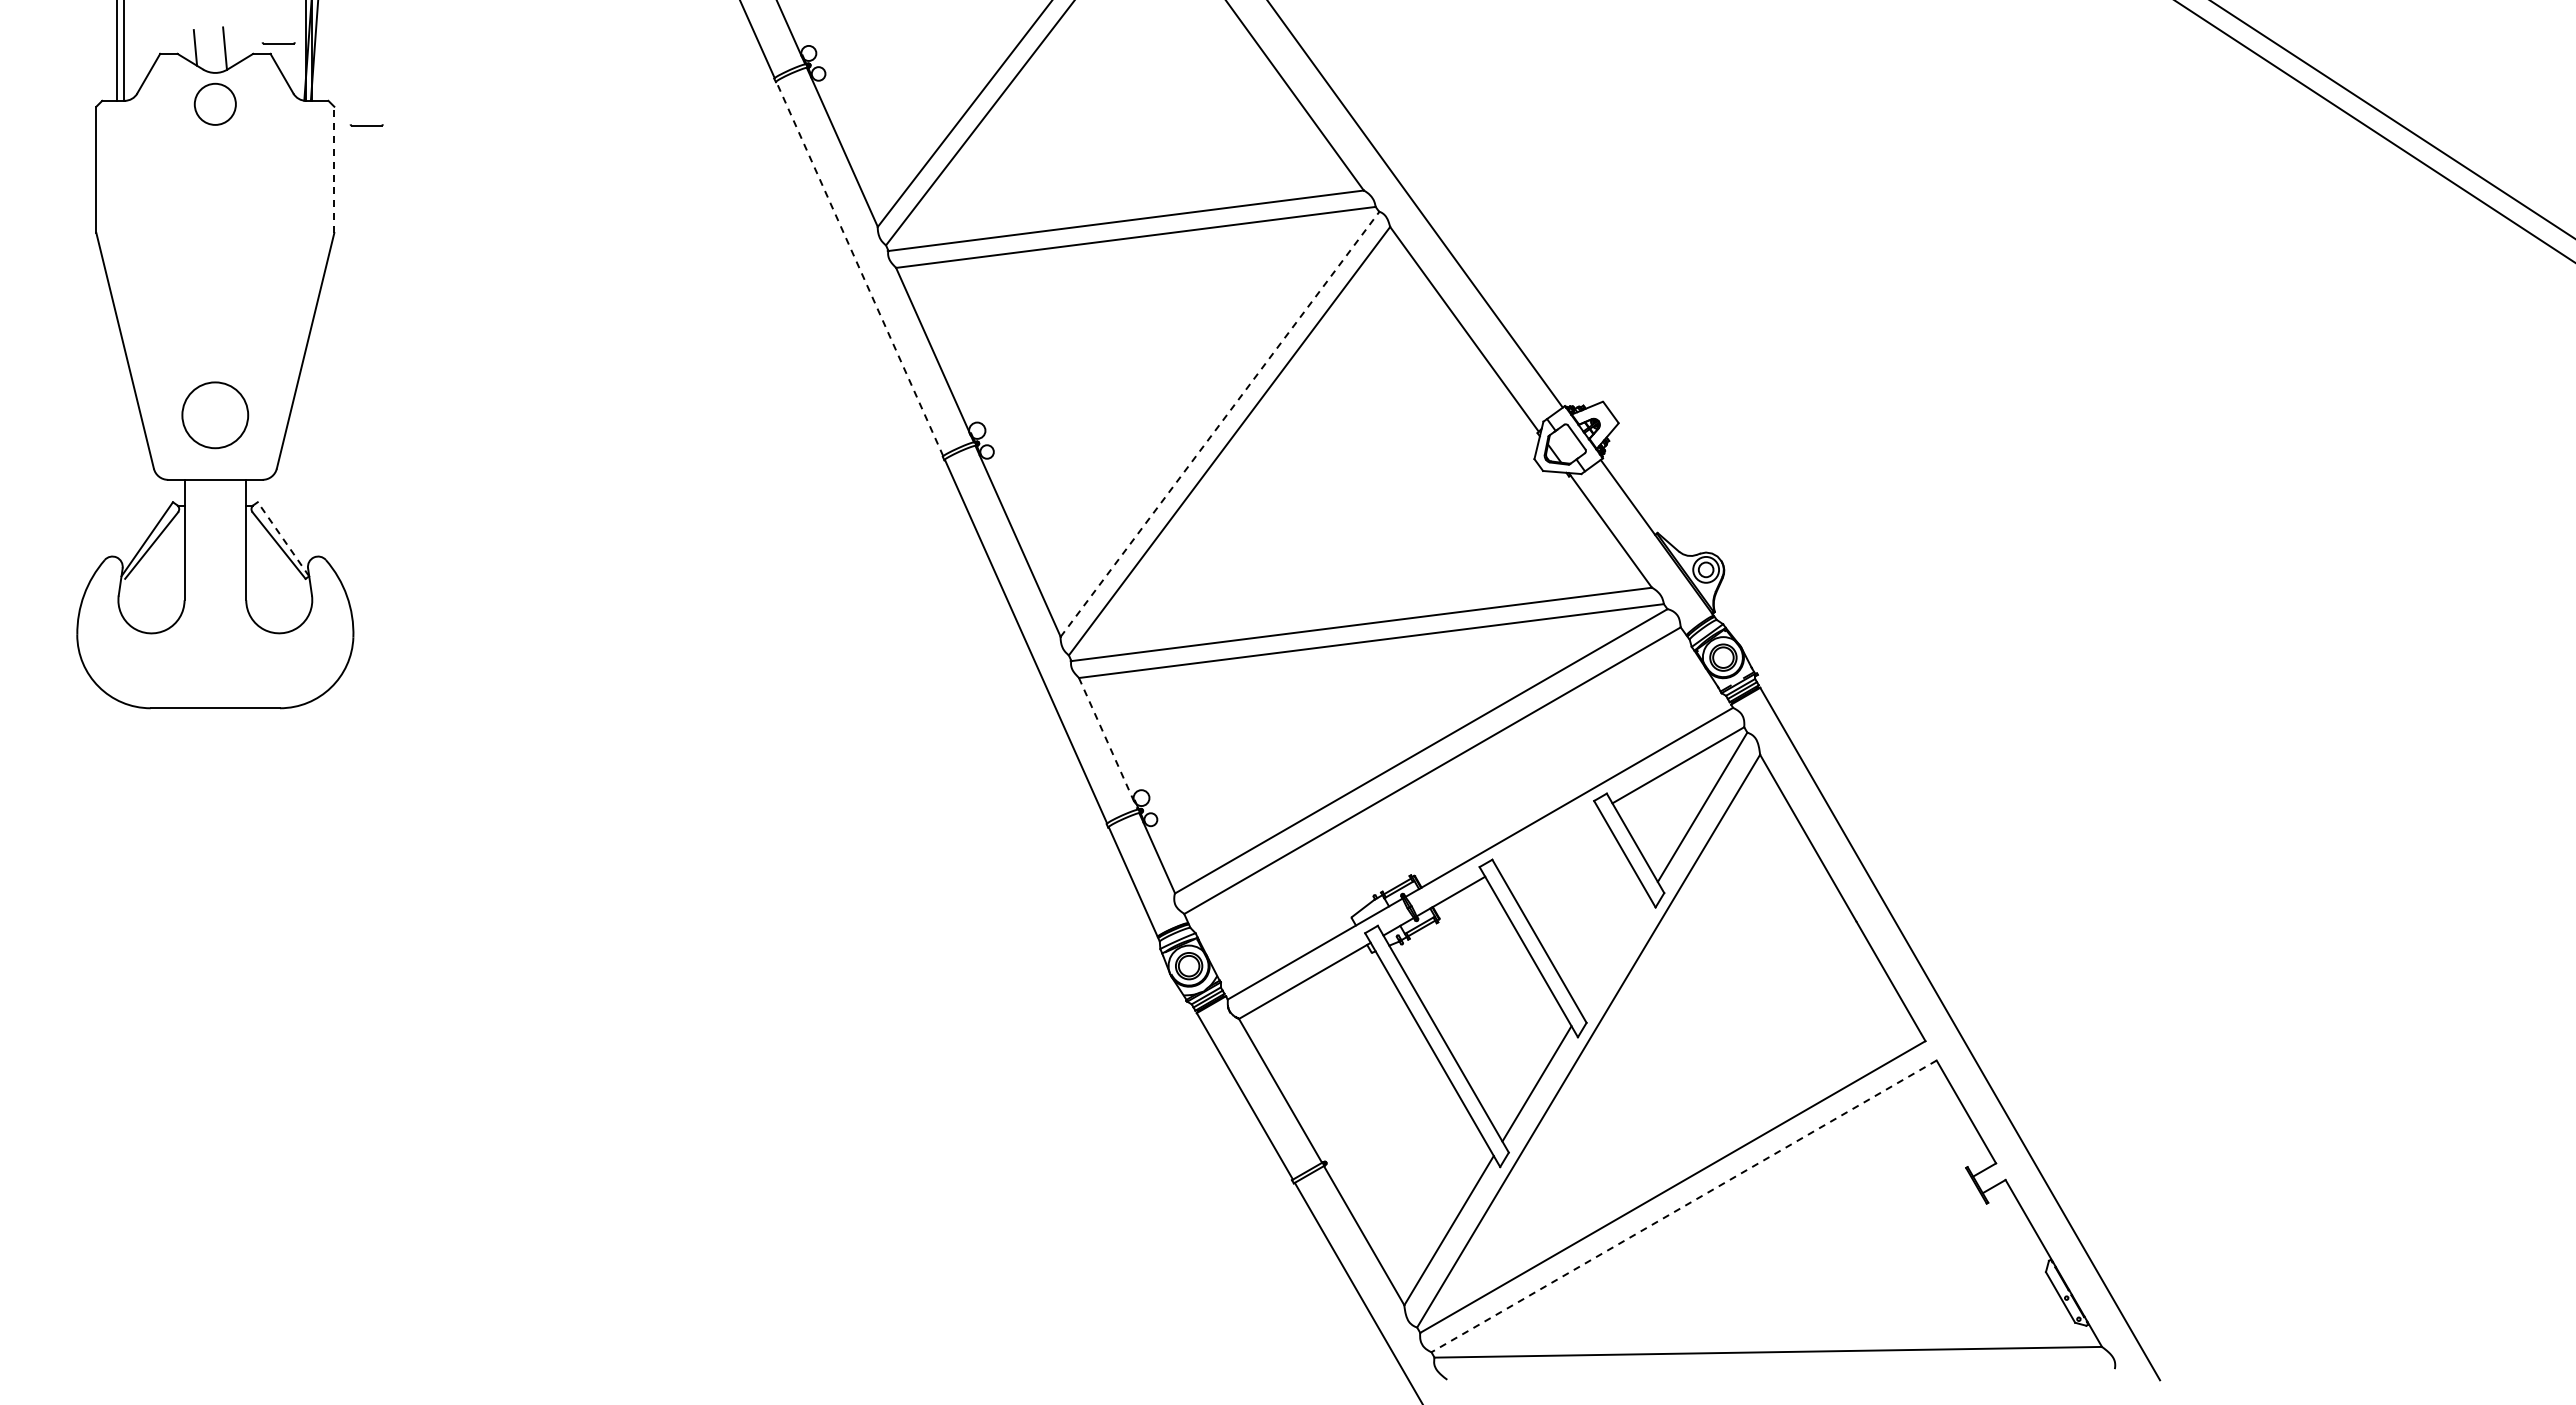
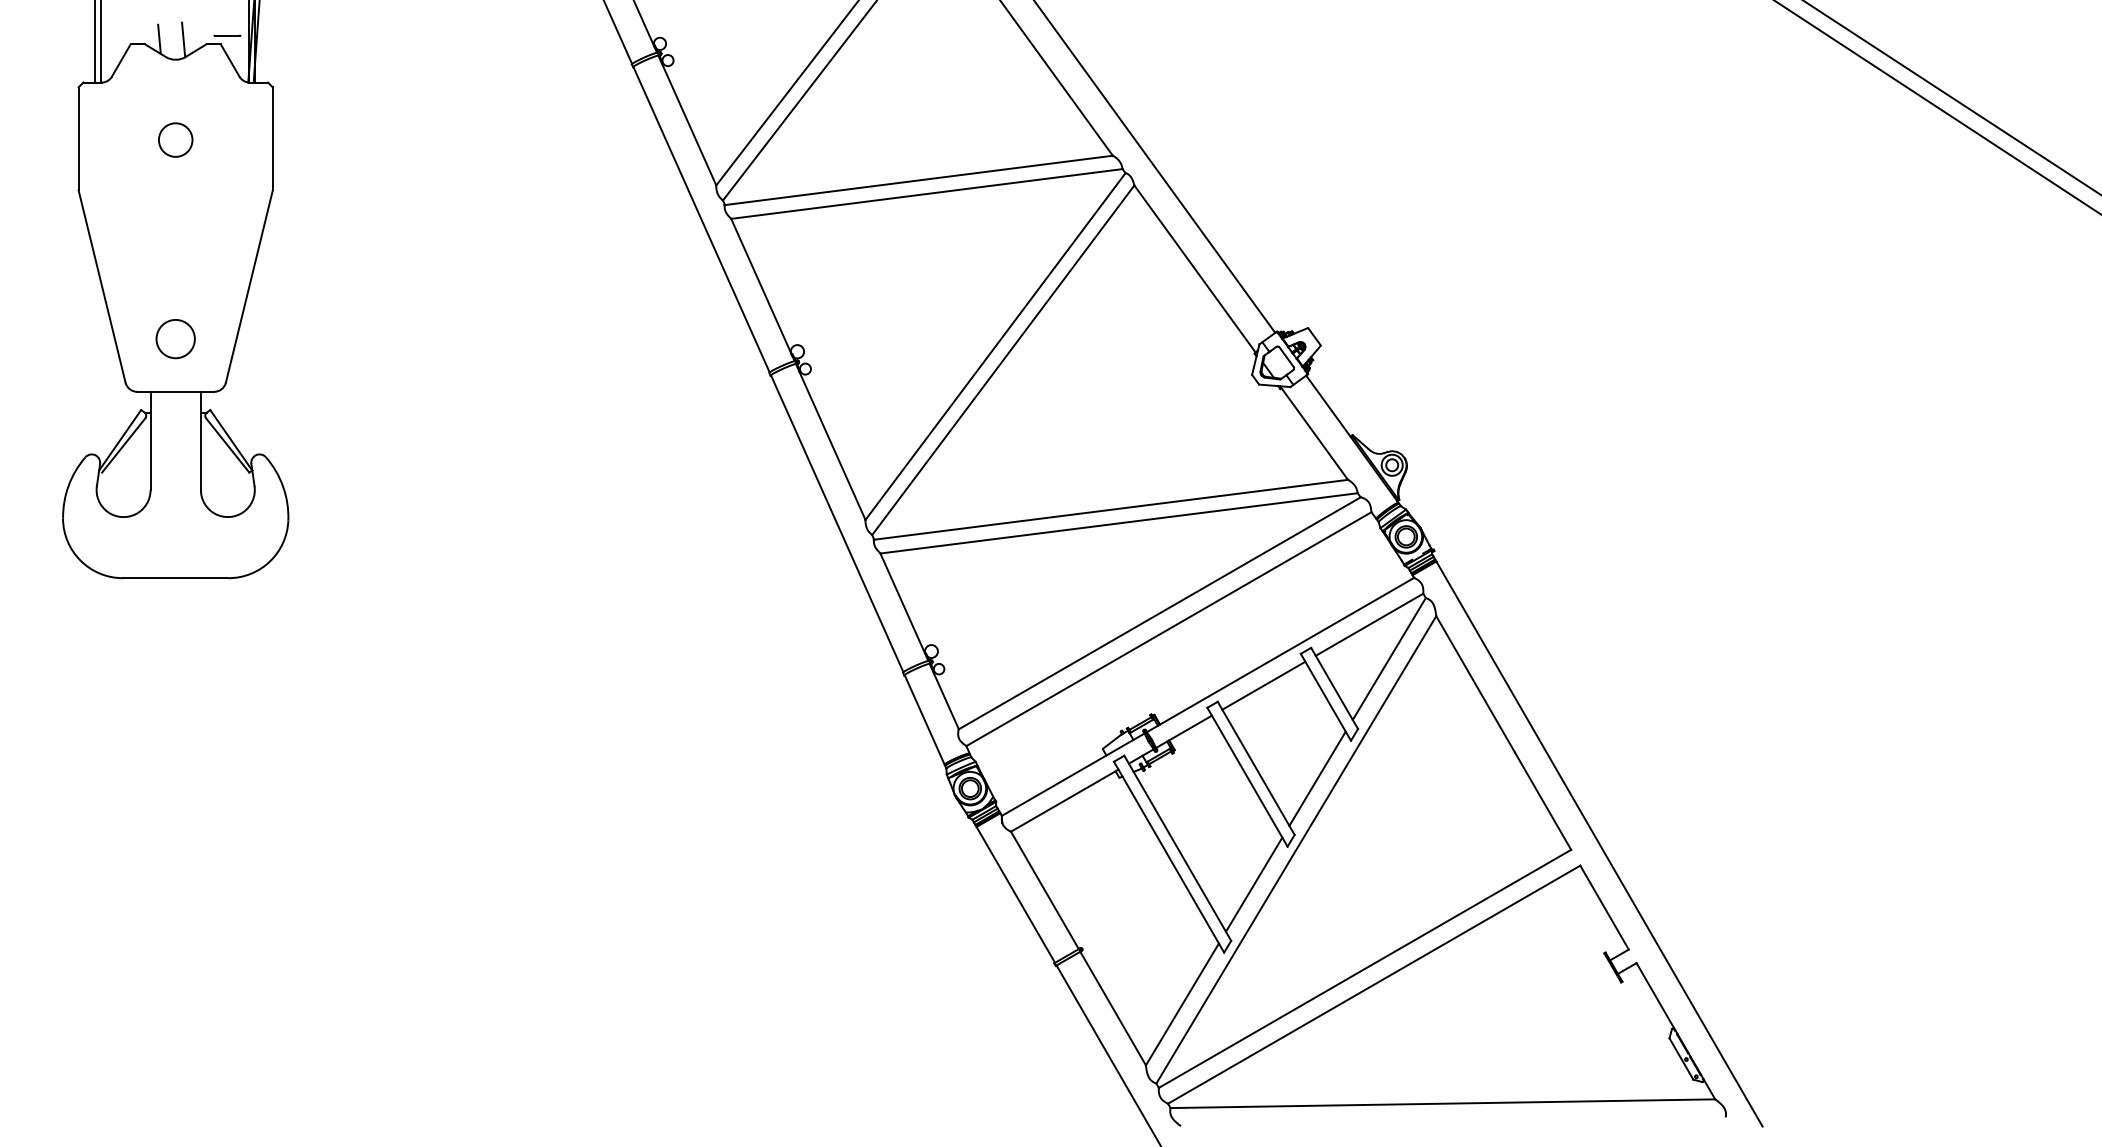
circle: (214, 103) -> (175, 139), moved
line: (366, 125) -> (299, 102), removed
line: (334, 169) -> (272, 138), dashed -> solid
line: (859, 268) -> (701, 219), dashed -> solid
circle: (215, 414) -> (175, 338), size x0.71
line: (1219, 424) -> (995, 346), dashed -> solid
line: (283, 538) -> (231, 439), dashed -> solid
line: (1108, 744) -> (904, 607), dashed -> solid
line: (1548, 839) -> (1263, 685), added
line: (1614, 953) -> (1317, 778), added
line: (1684, 1206) -> (1374, 984), dashed -> solid

